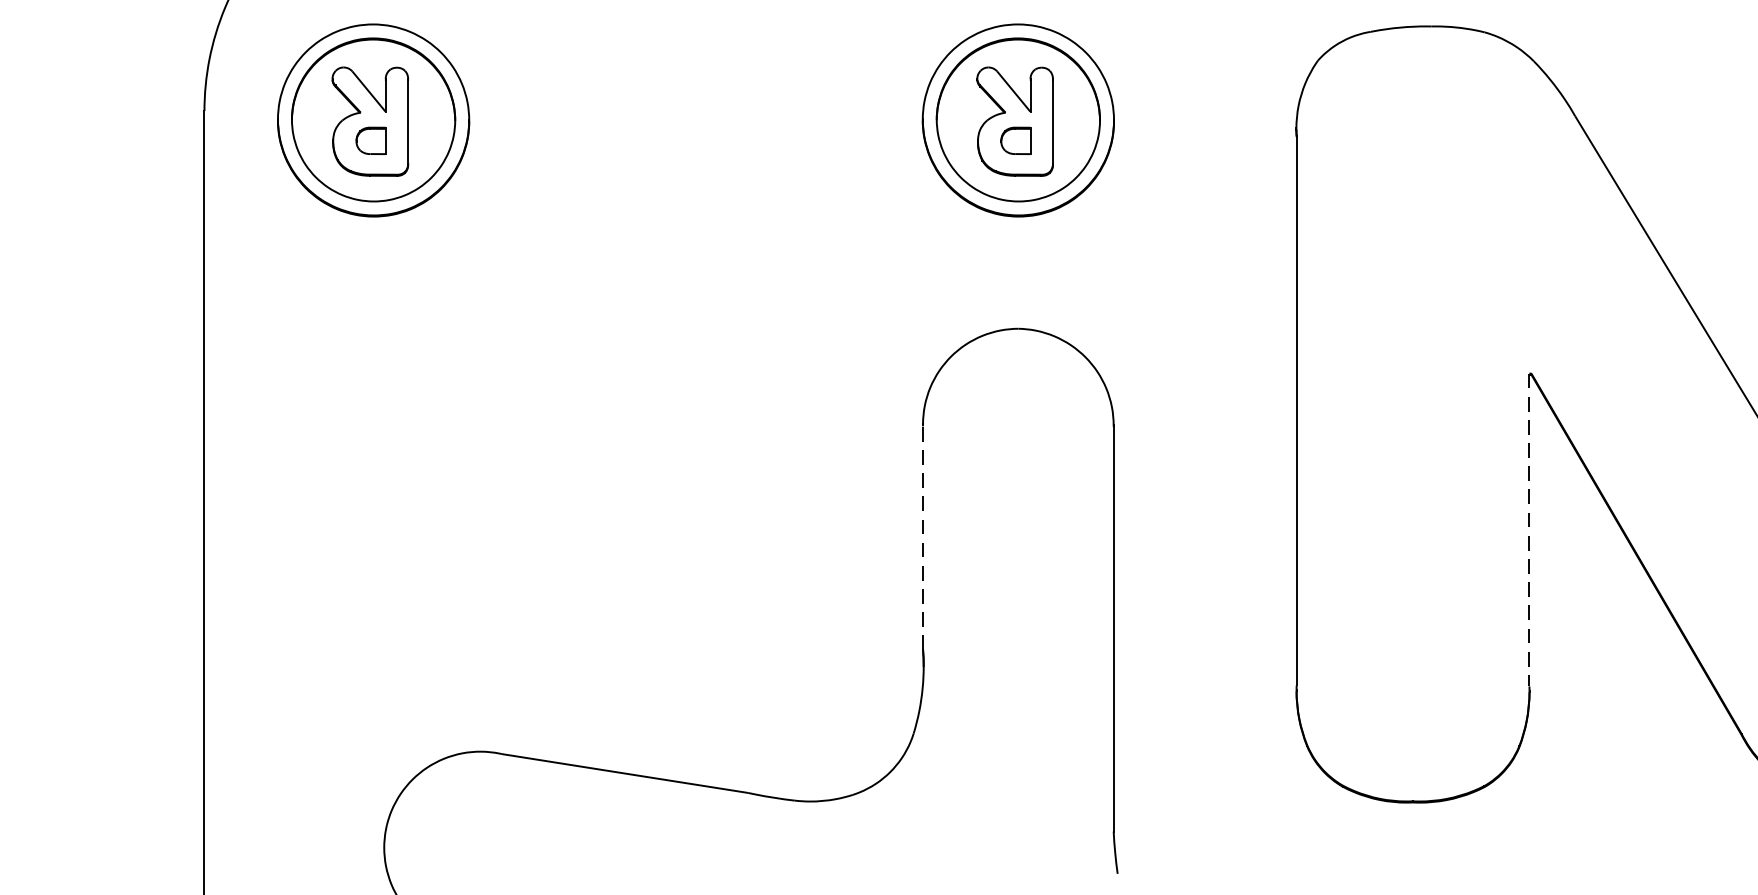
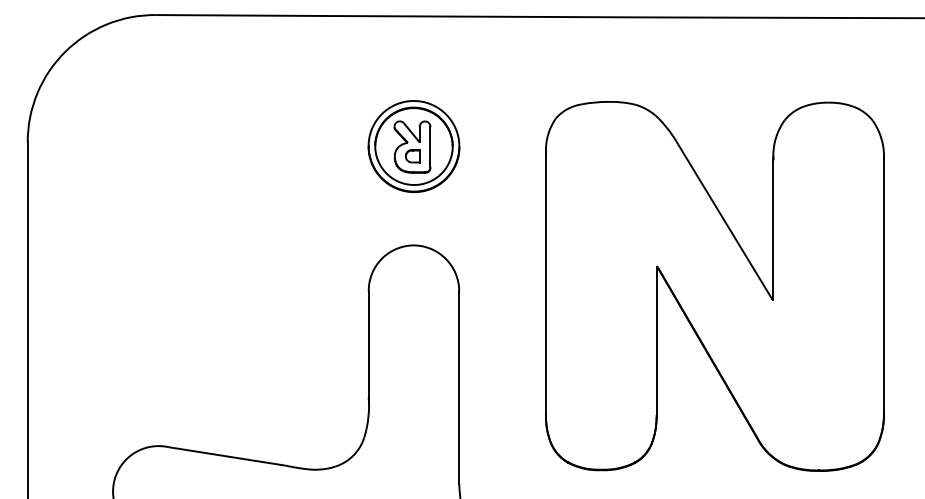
part: (372, 120) -> (107, 146), removed
line: (1529, 531) -> (656, 341), dashed -> solid
line: (922, 537) -> (368, 344), dashed -> solid

